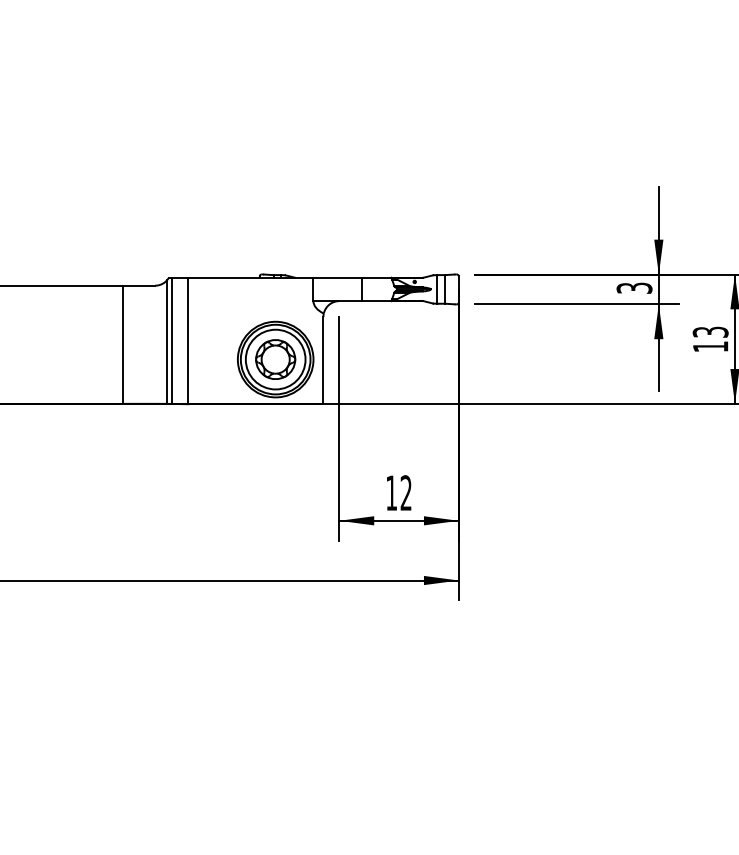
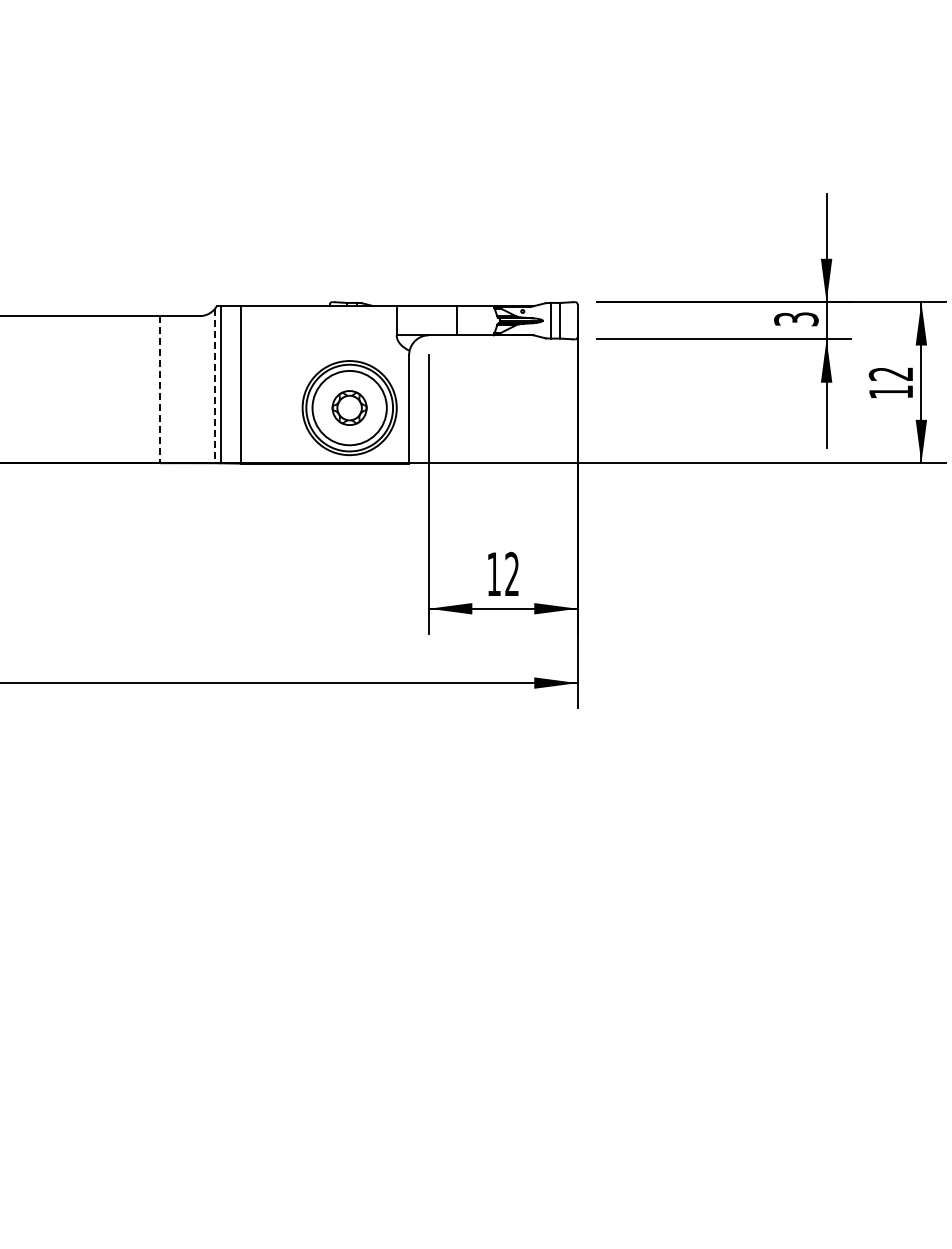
text: (710, 331) -> (891, 373), 13 -> 12
line: (167, 342) -> (214, 386), solid -> dashed
line: (122, 344) -> (159, 389), solid -> dashed
part: (275, 359) -> (349, 407), size x0.7

